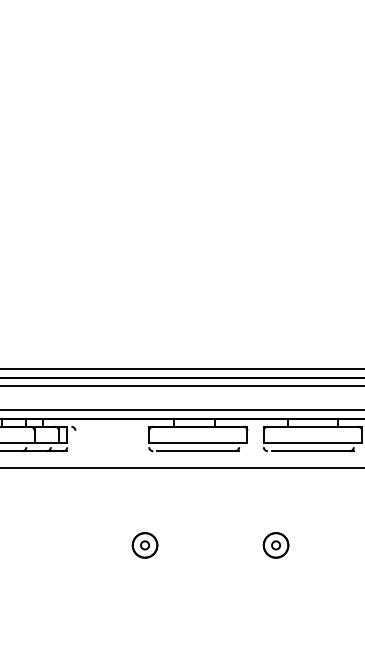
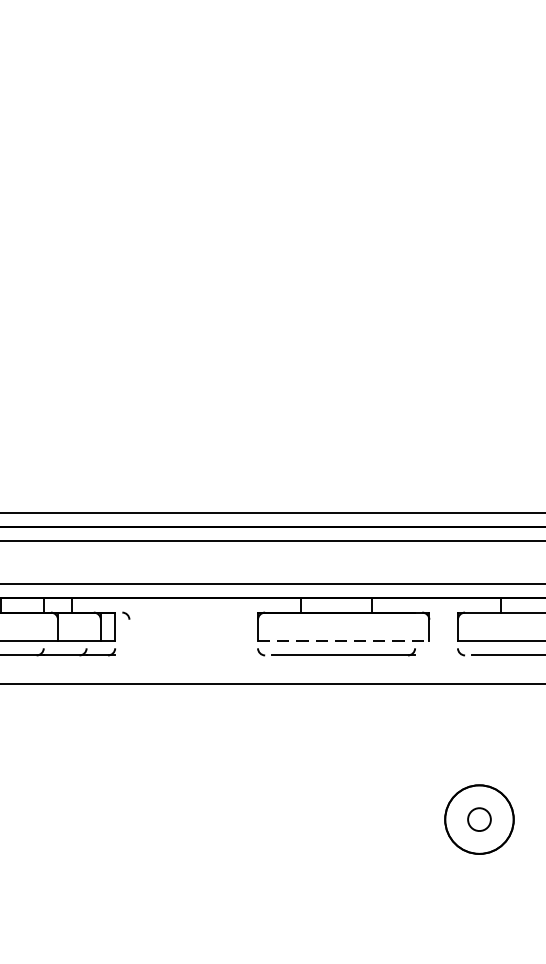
line: (198, 443) -> (344, 641), solid -> dashed
part: (144, 545) -> (249, 819), removed
part: (275, 545) -> (478, 819), size x1.6

